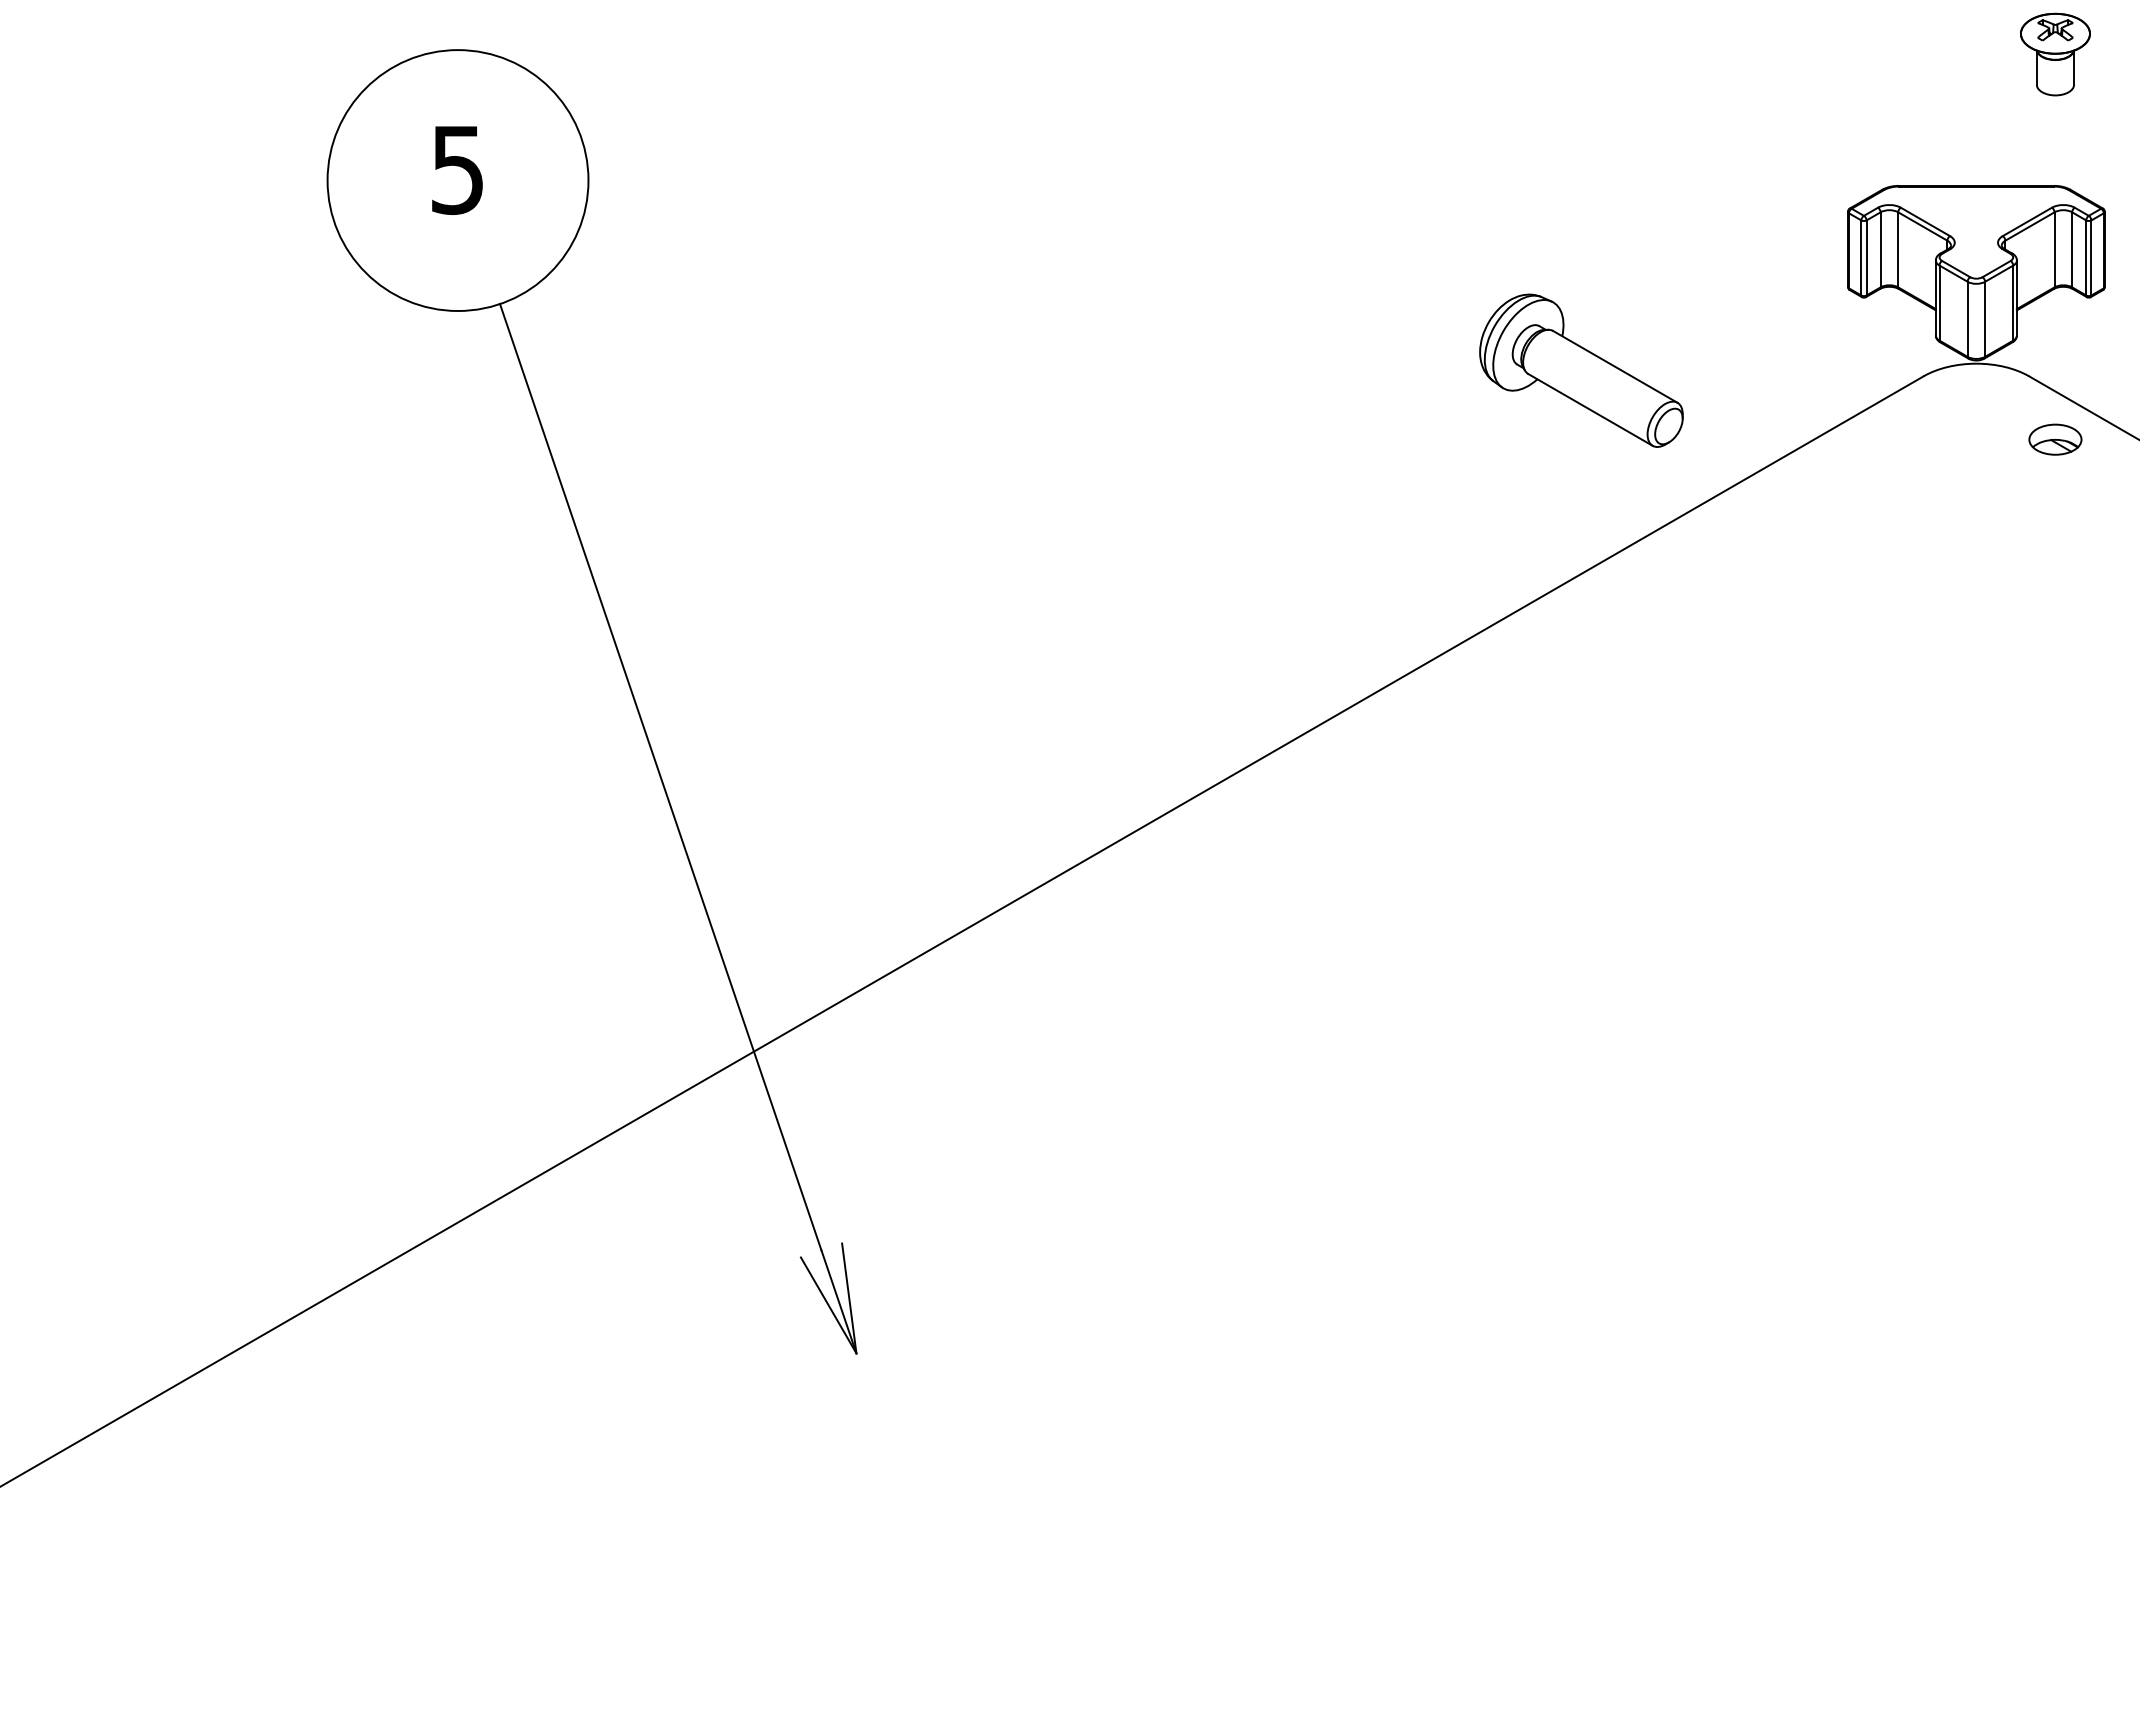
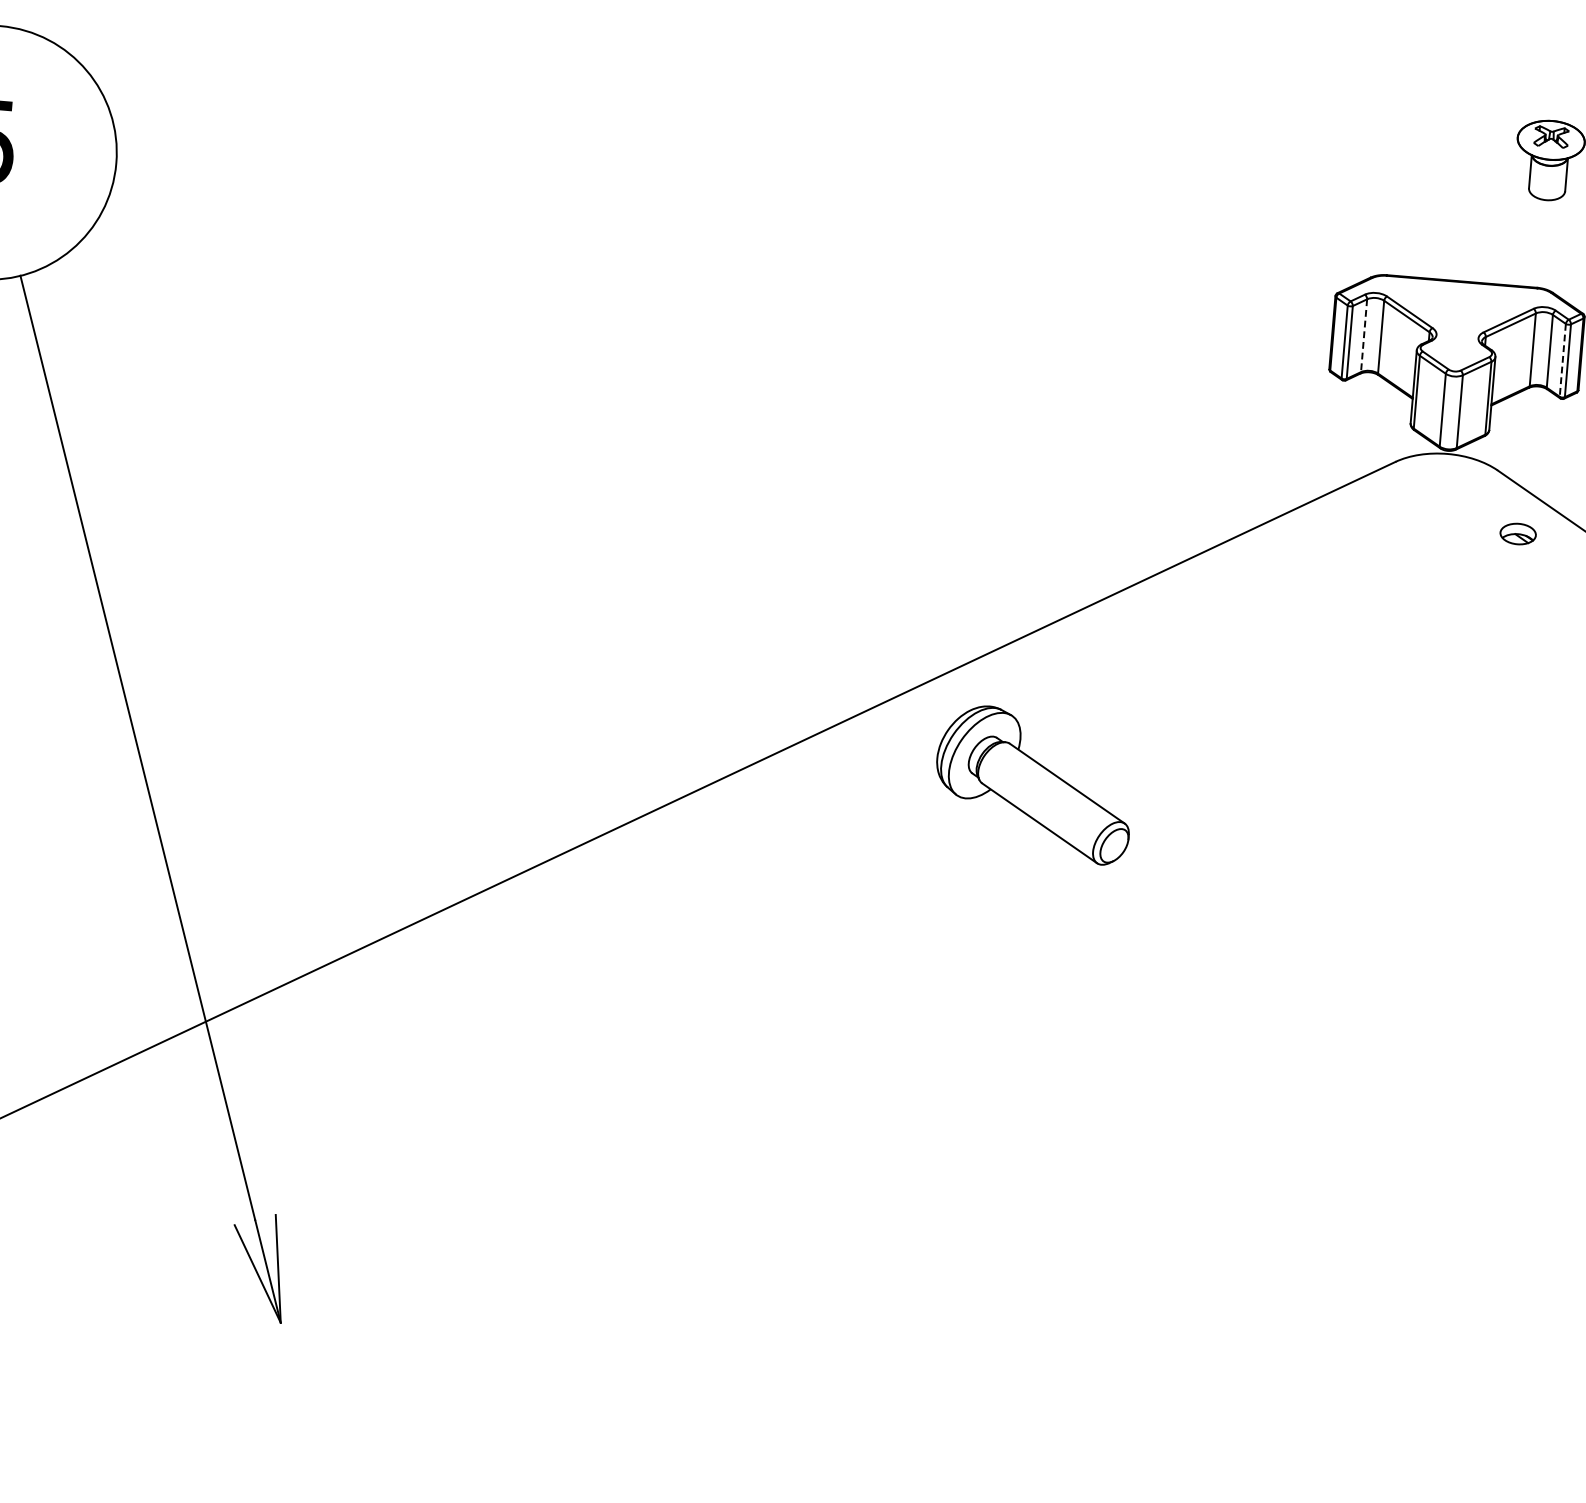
line: (1880, 249) -> (1363, 335), solid -> dashed
line: (2086, 257) -> (1563, 359), solid -> dashed
part: (1581, 370) -> (1034, 784), moved
part: (2055, 439) -> (1518, 533), size x0.7

